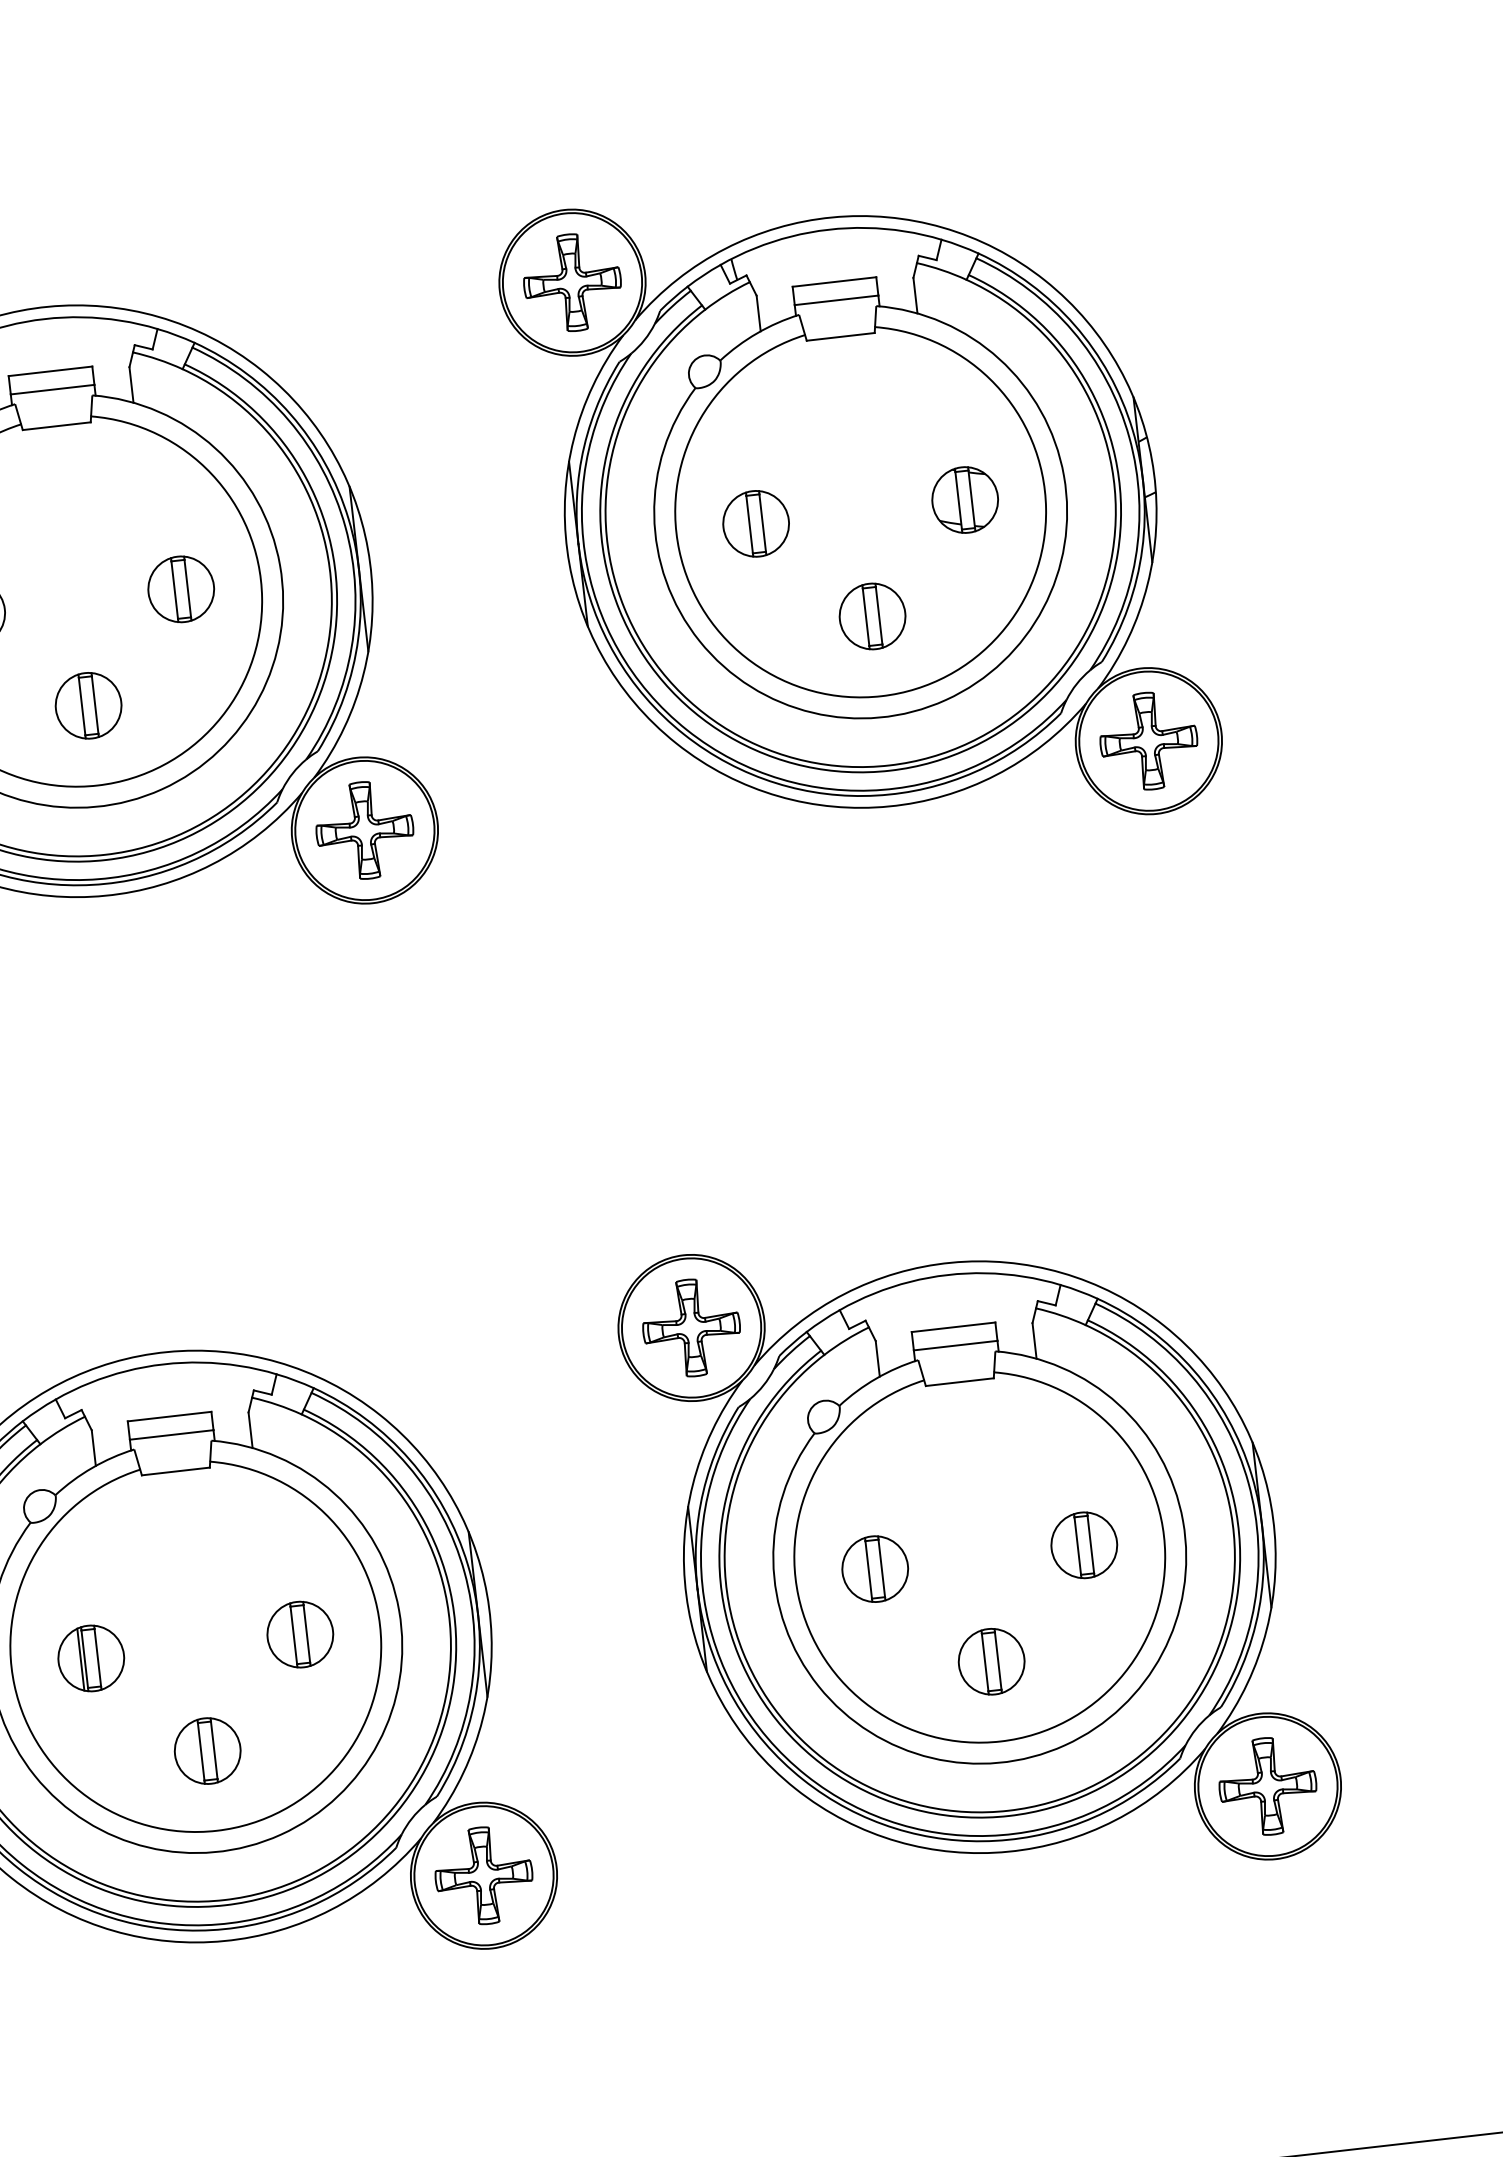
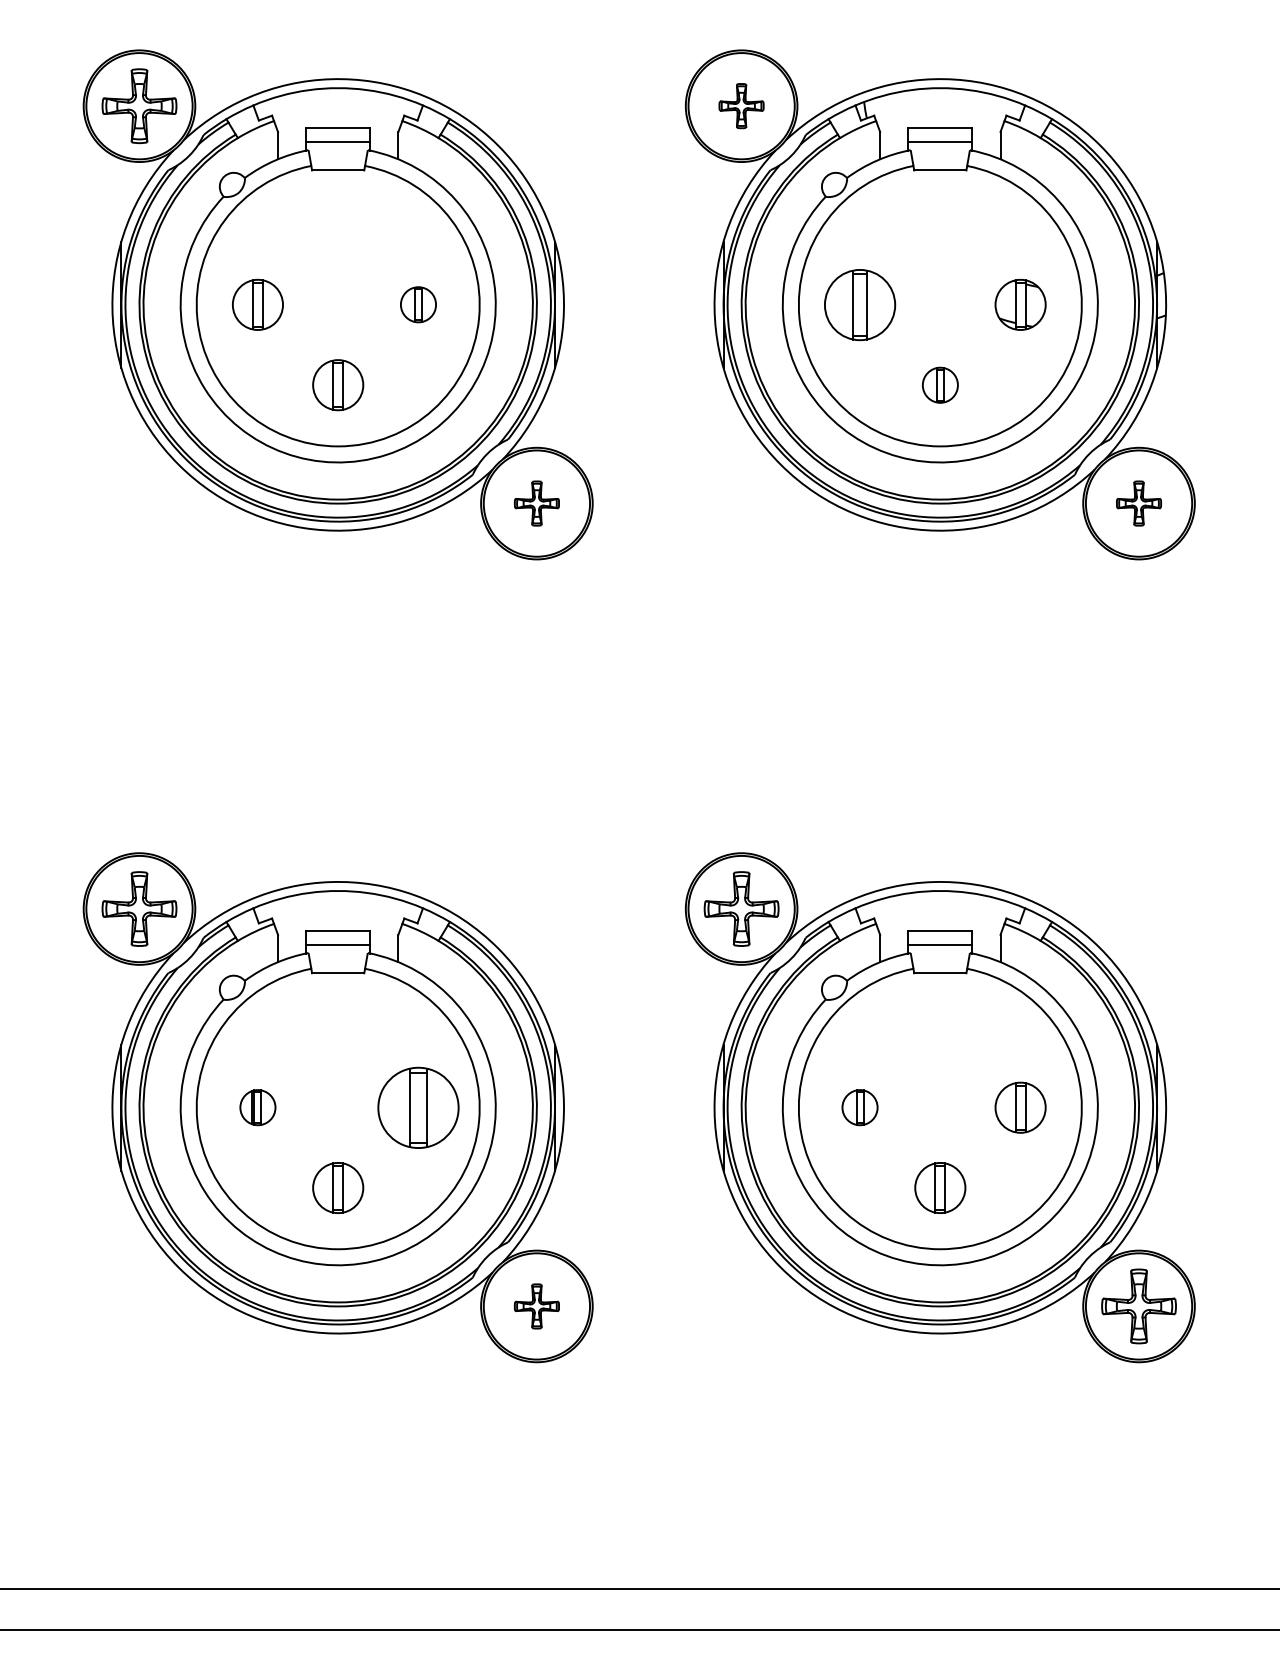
part: (572, 281) -> (741, 105), size x0.6
part: (755, 523) -> (859, 304), size x1.4
part: (181, 588) -> (418, 304), size x0.7
part: (872, 616) -> (940, 385), size x0.7
part: (1148, 741) -> (1138, 503), size x0.6
part: (364, 830) -> (536, 503), size x0.6
part: (874, 1568) -> (859, 1107), size x0.7
part: (300, 1634) -> (418, 1107), size x1.6
part: (90, 1658) -> (257, 1107), size x0.7
part: (483, 1875) -> (536, 1306), size x0.6

